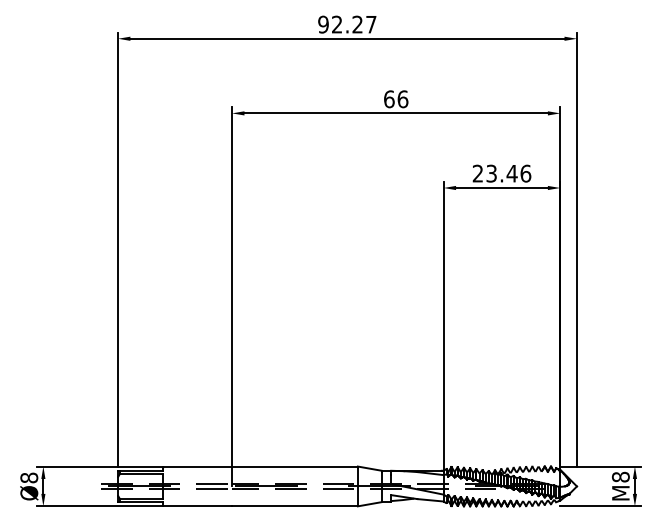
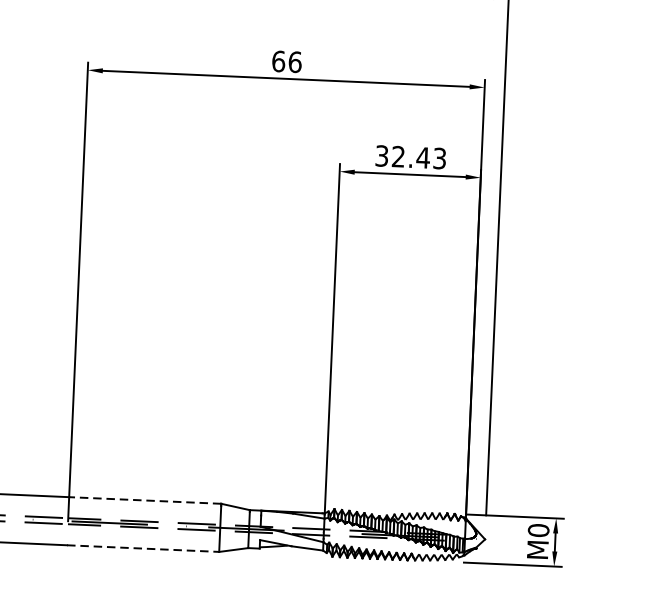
text: (502, 173) -> (411, 157), 23.46 -> 32.43
line: (294, 466) -> (144, 500), solid -> dashed
text: (620, 476) -> (538, 529), M8 -> M0
line: (294, 506) -> (142, 548), solid -> dashed

